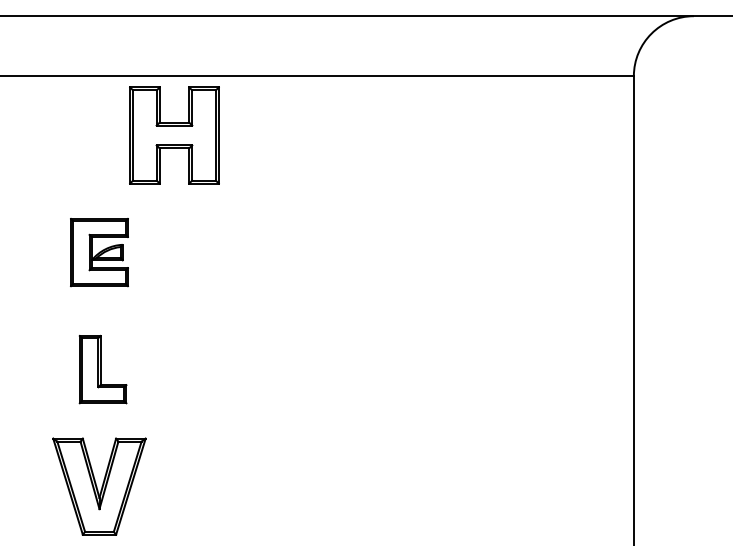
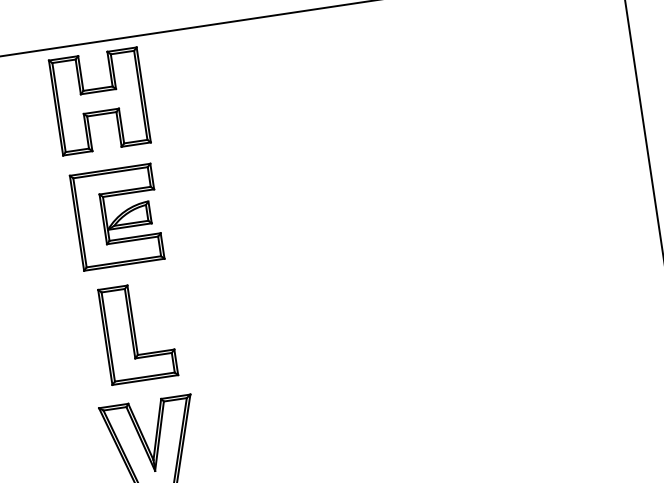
part: (174, 135) -> (99, 101), moved
part: (99, 252) -> (117, 217), size x1.43
part: (102, 369) -> (137, 332), size x1.43

